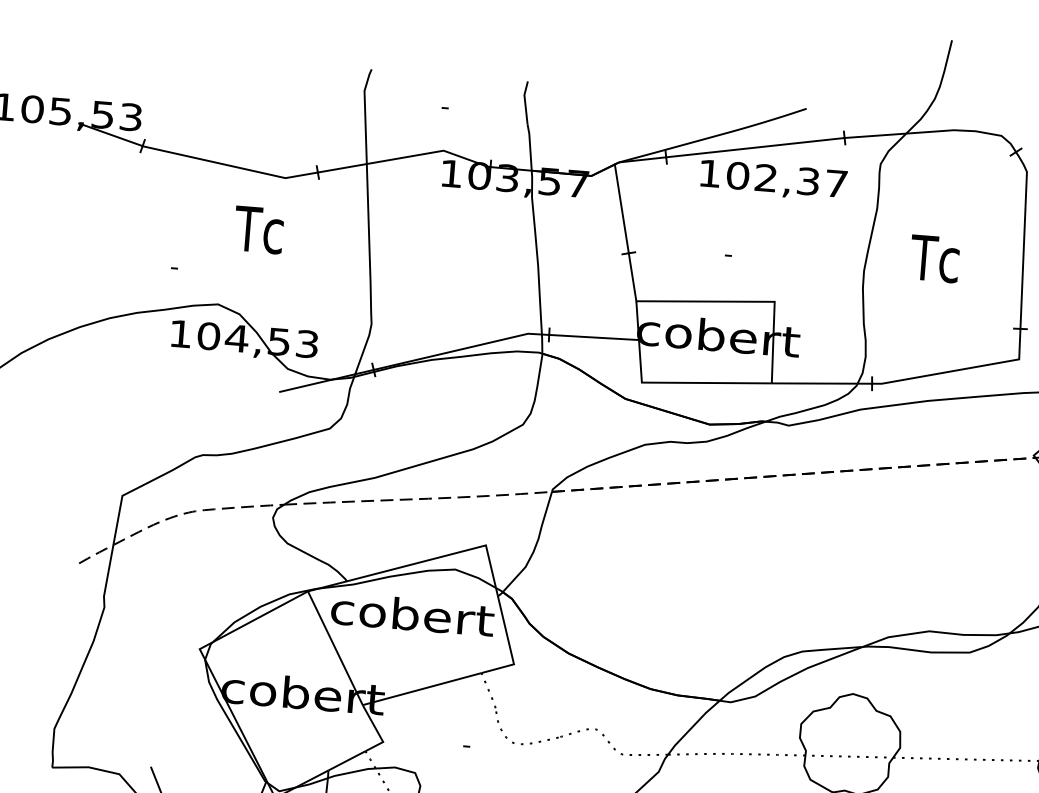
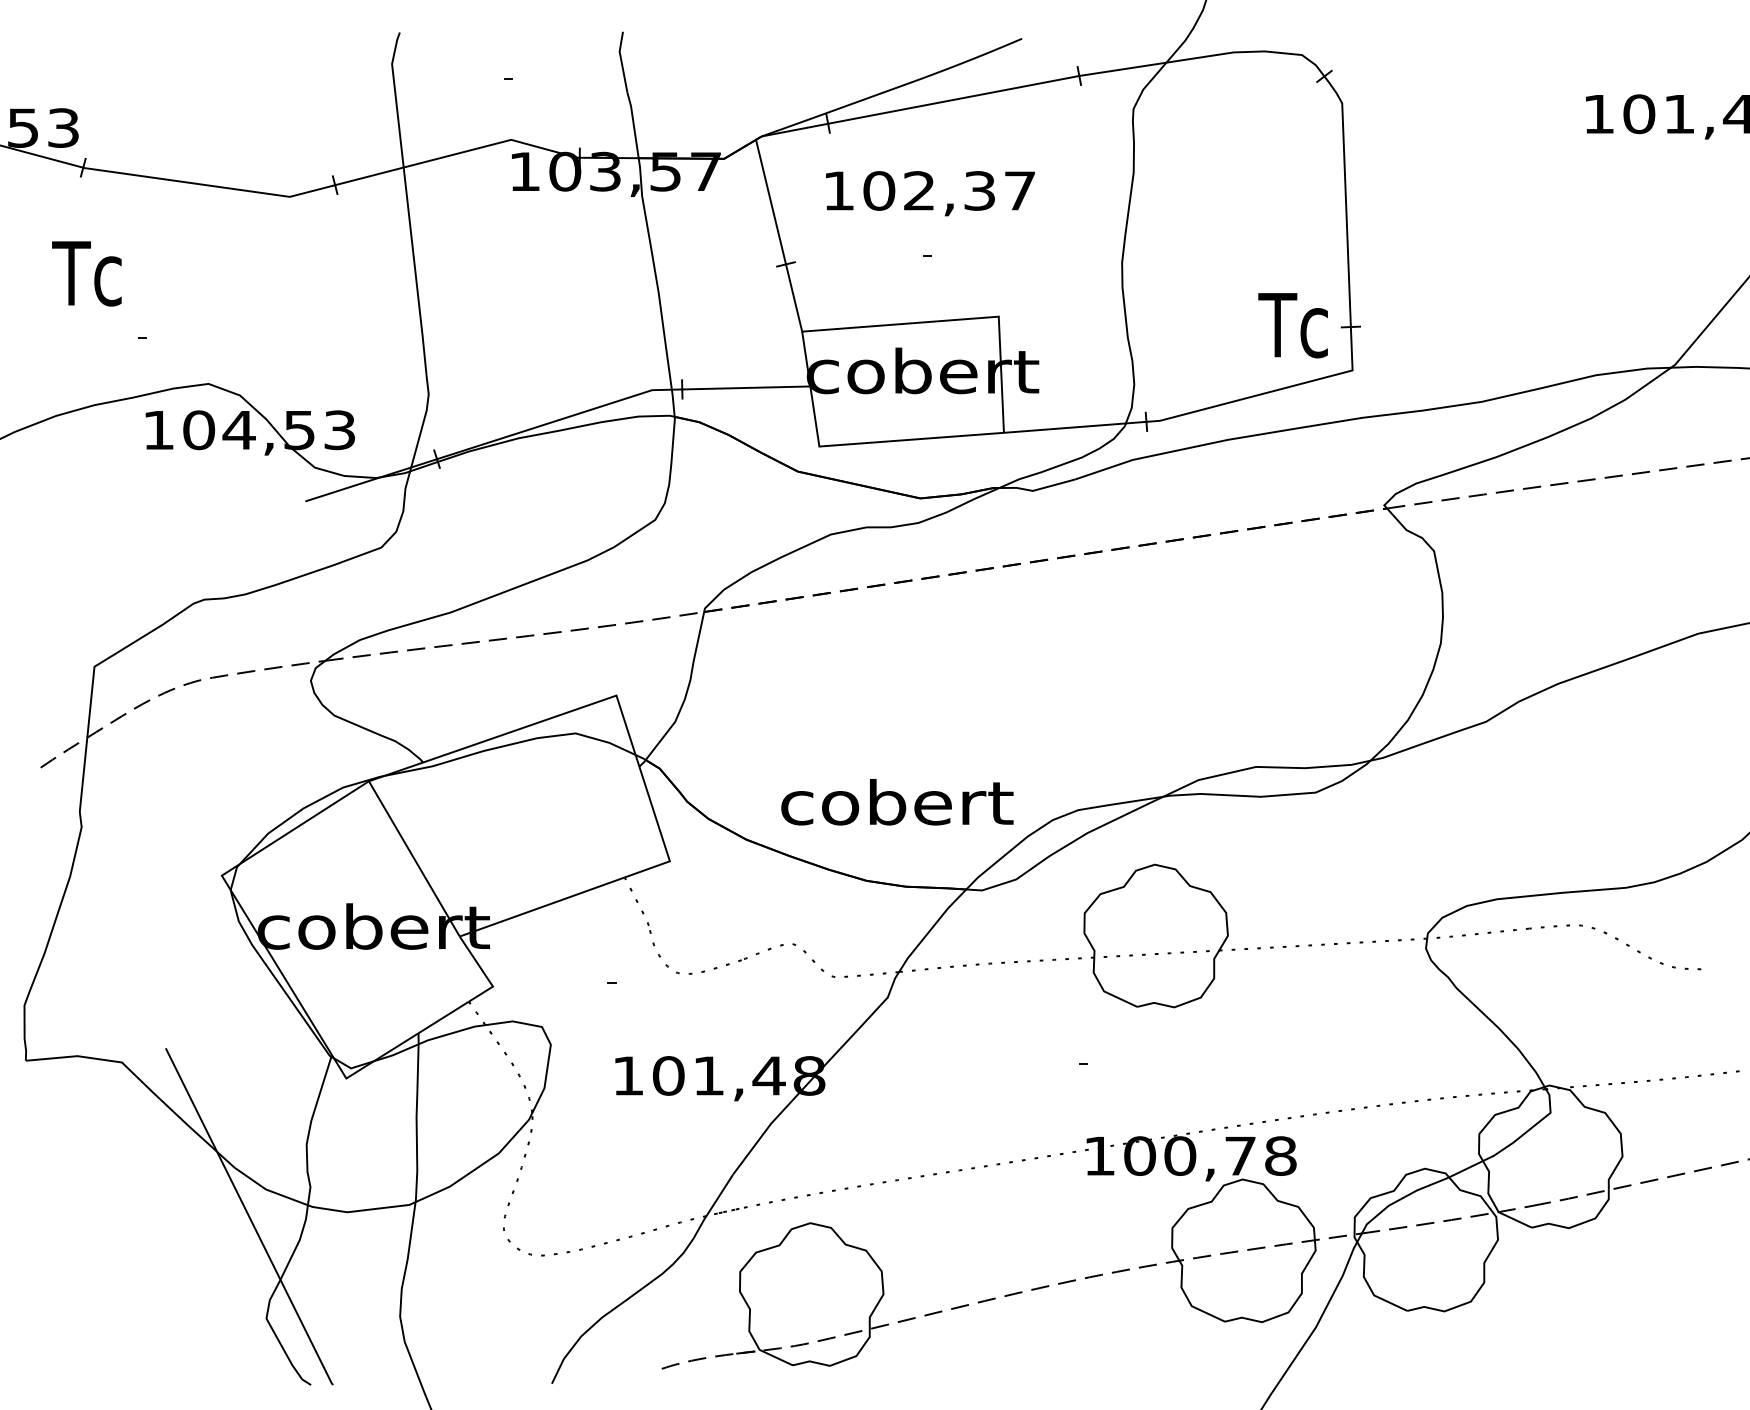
text: (773, 180) -> (930, 193), moved
text: (258, 229) -> (86, 273), moved
text: (934, 258) -> (1292, 325), moved
text: (412, 614) -> (897, 802), moved

